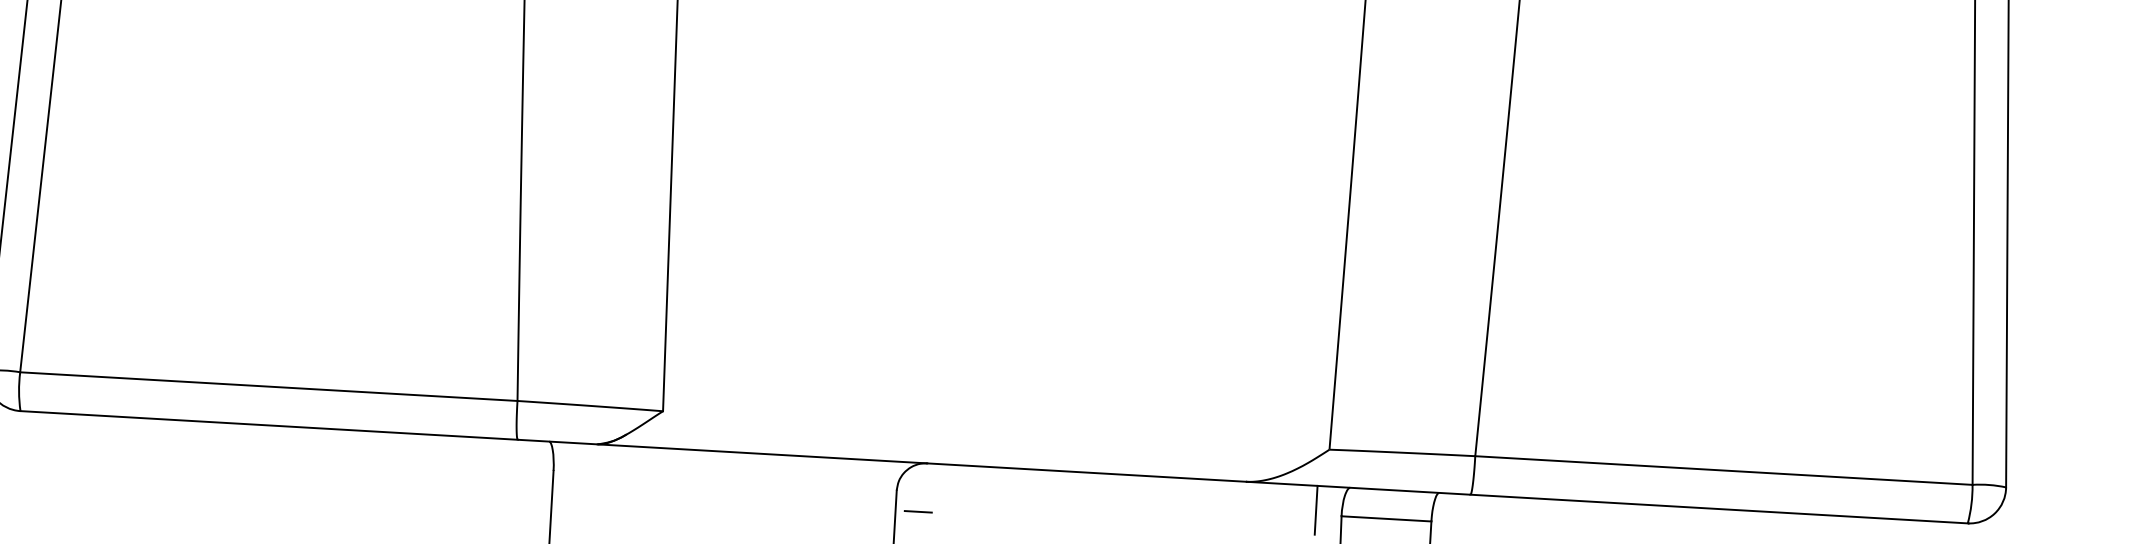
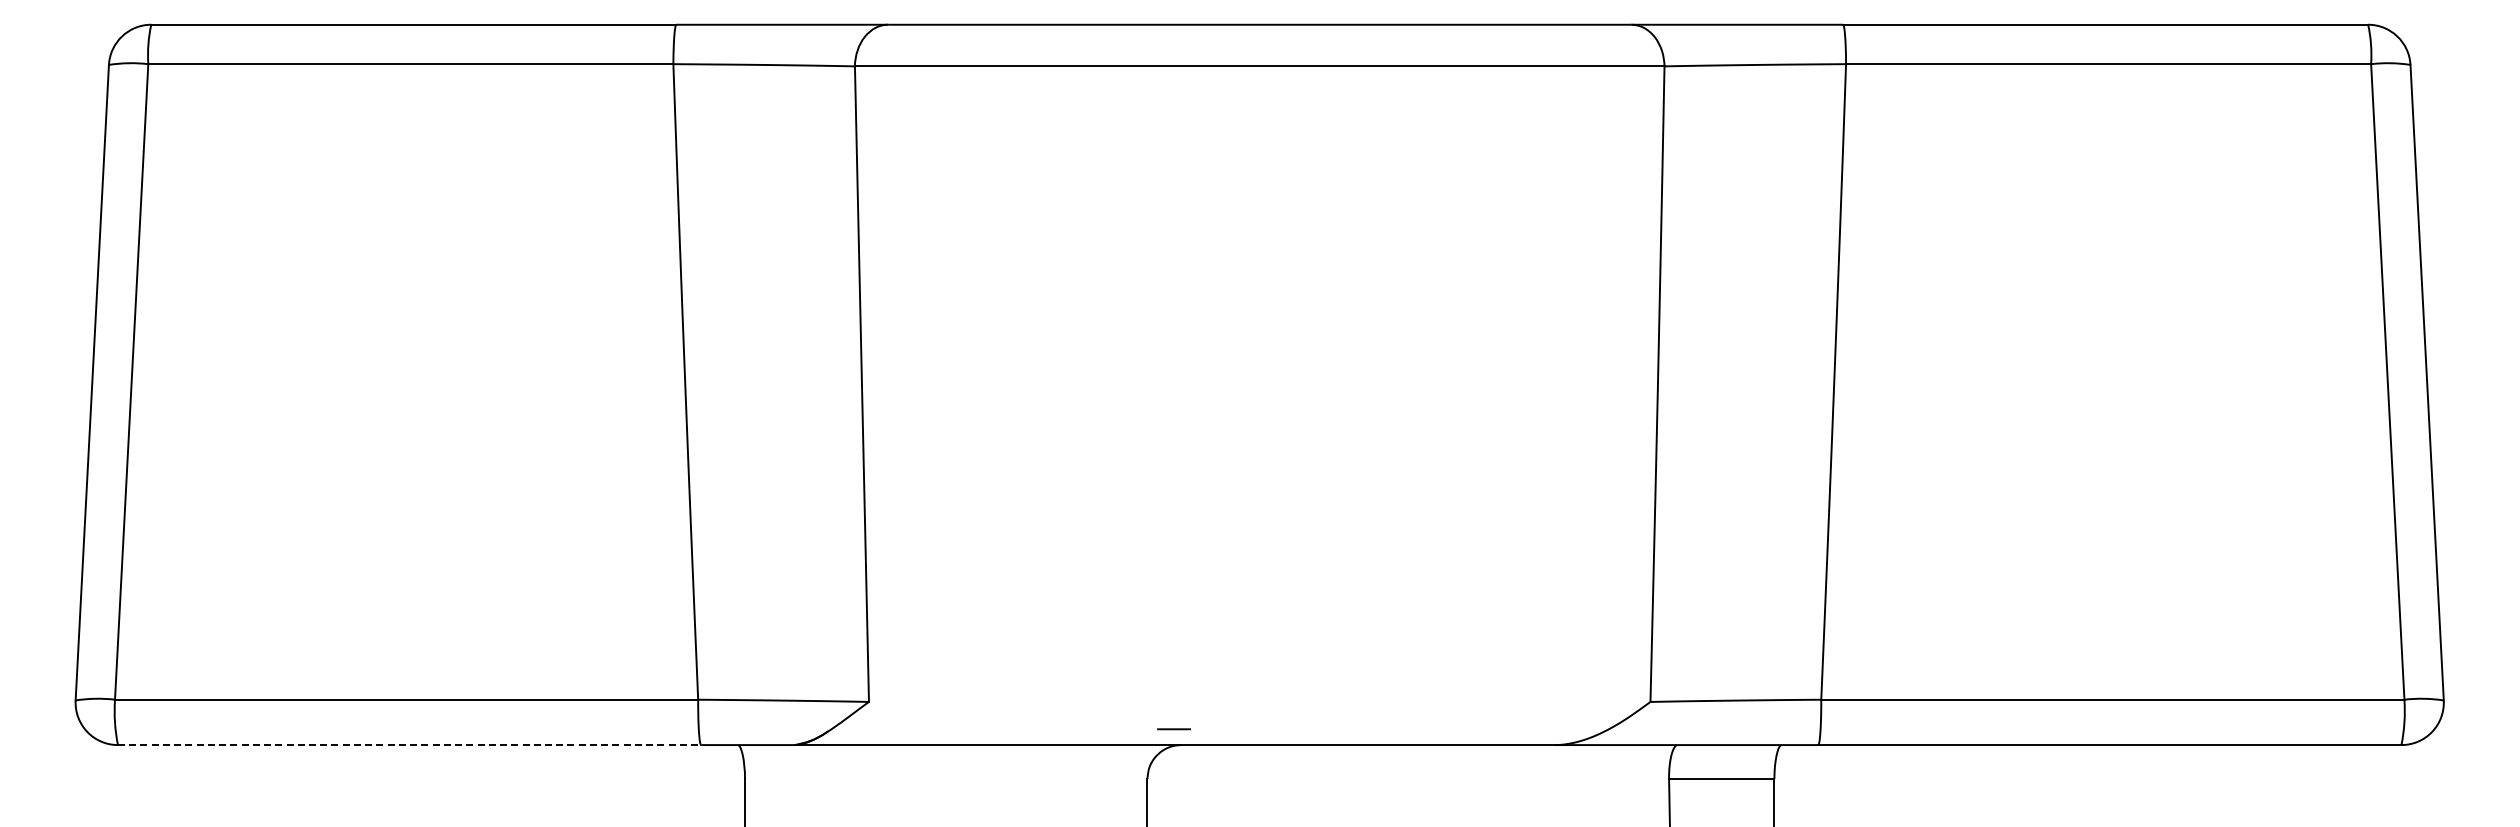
line: (269, 425) -> (409, 745), solid -> dashed
line: (1315, 510) -> (1638, 773), removed
line: (917, 511) -> (1173, 729), moved

